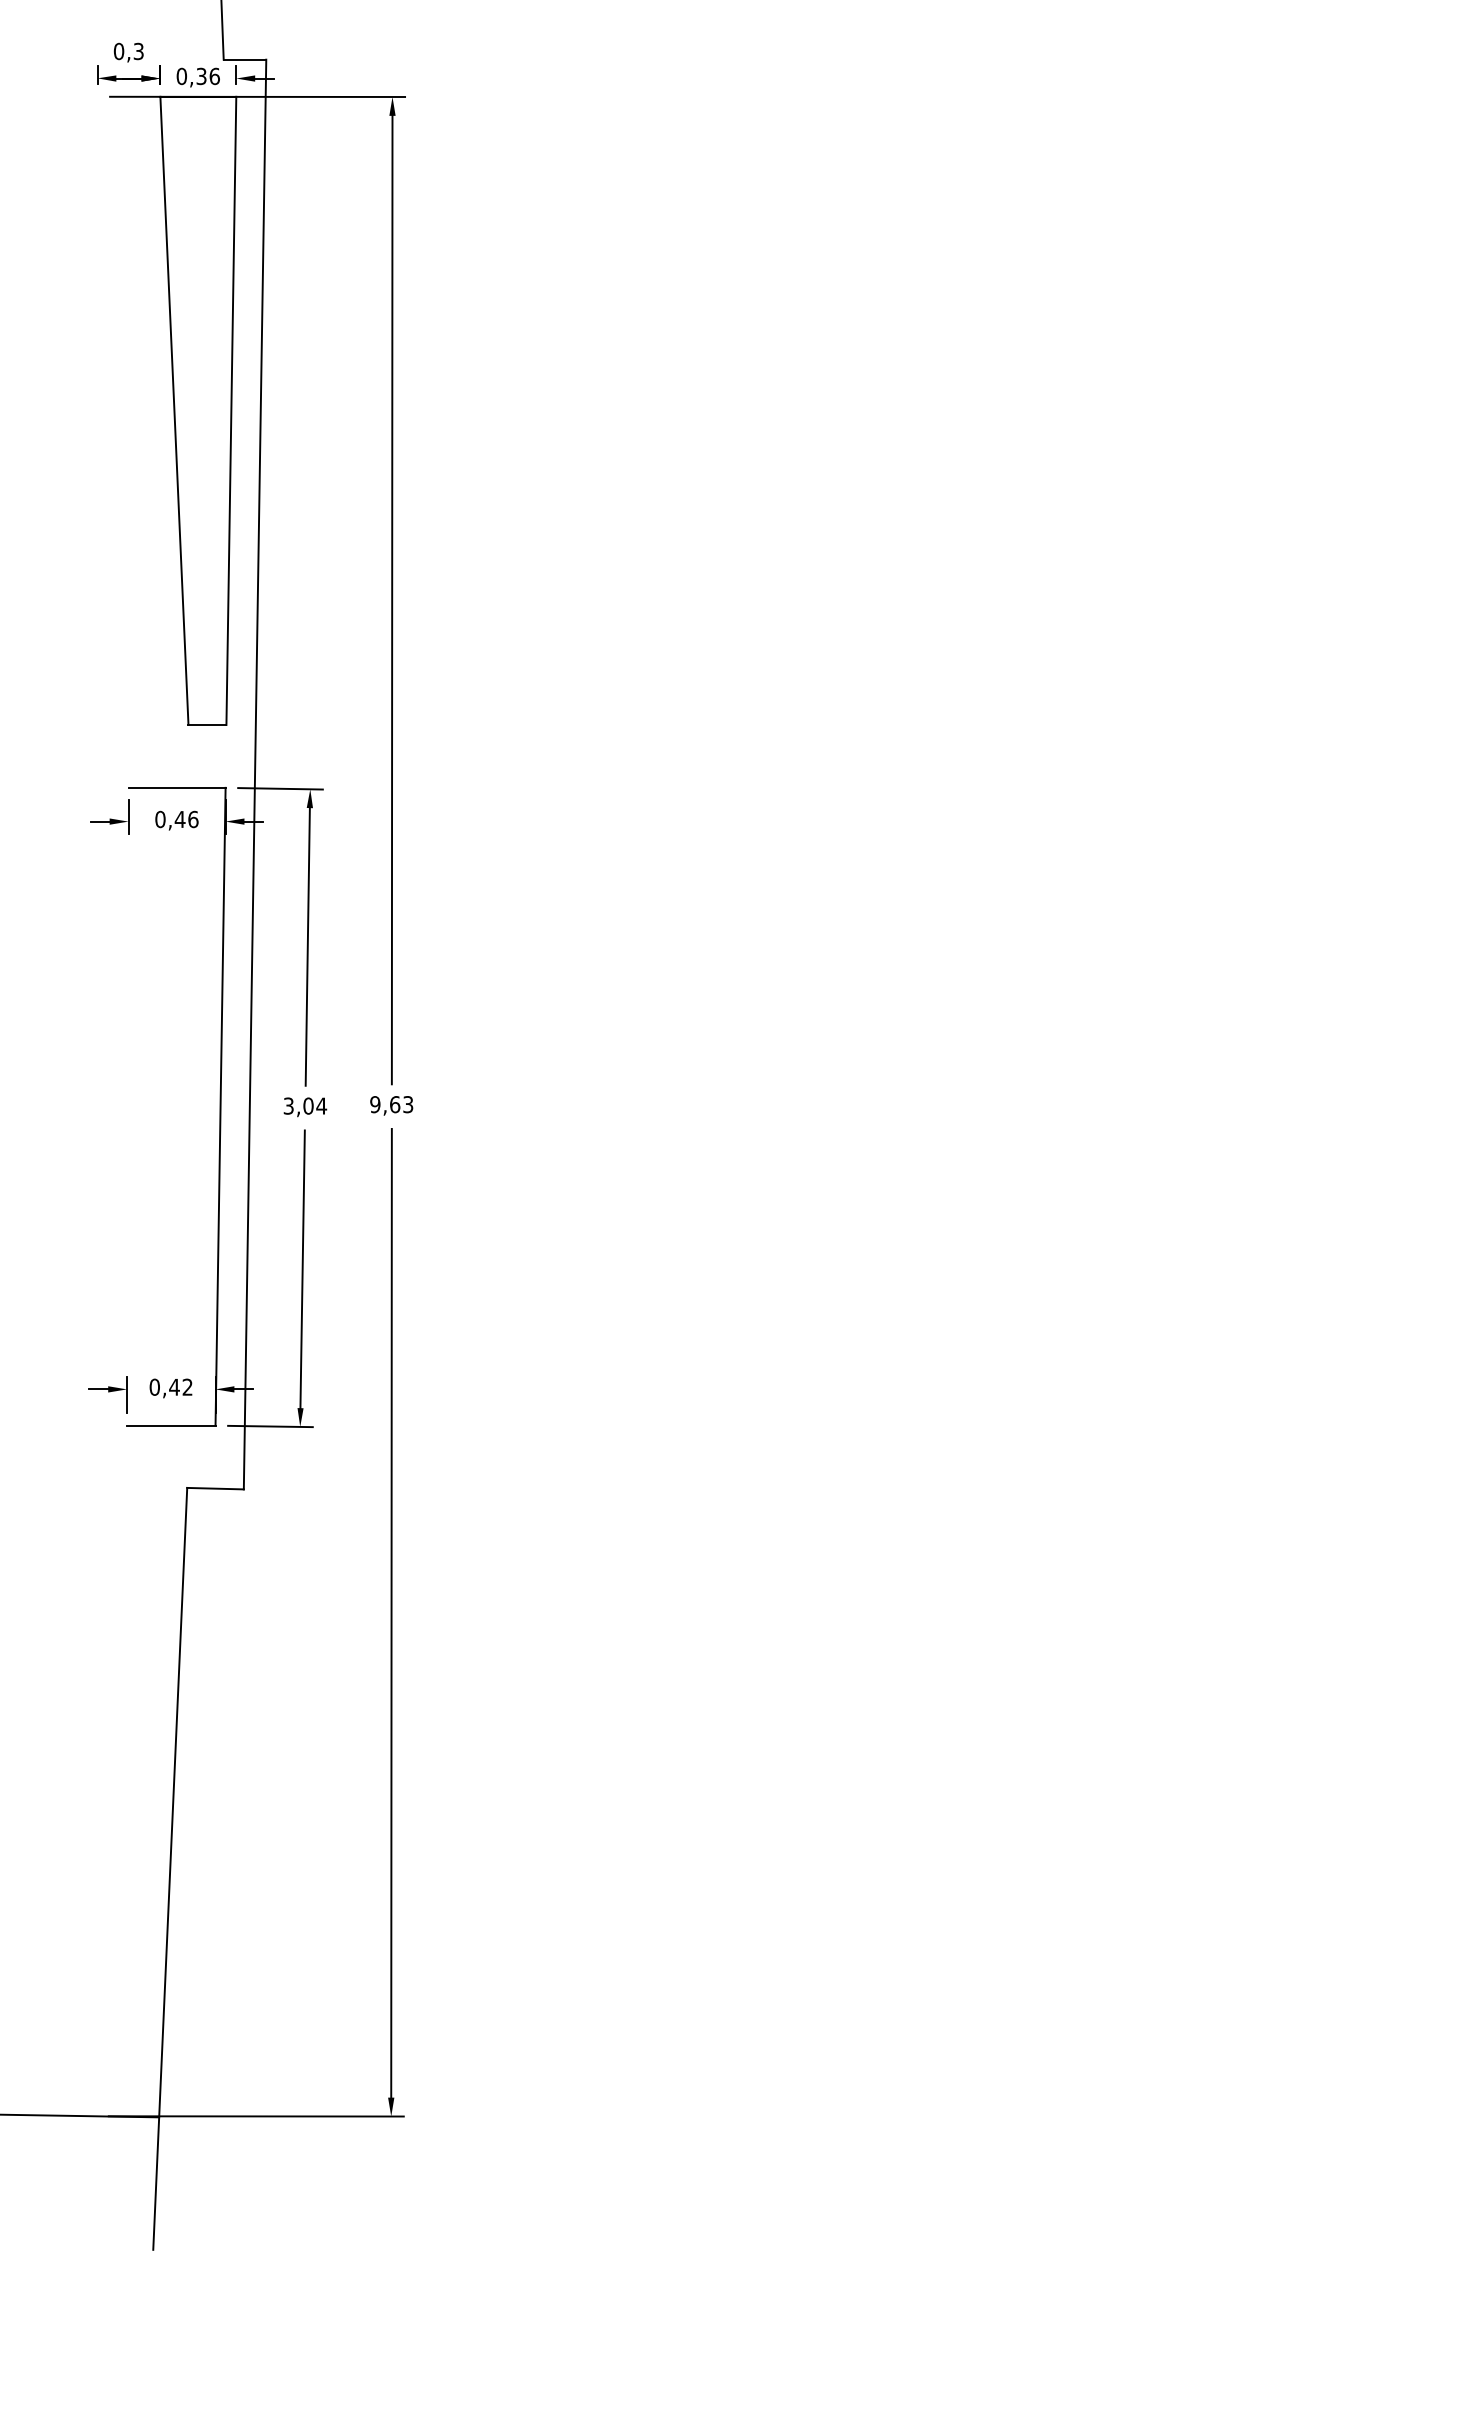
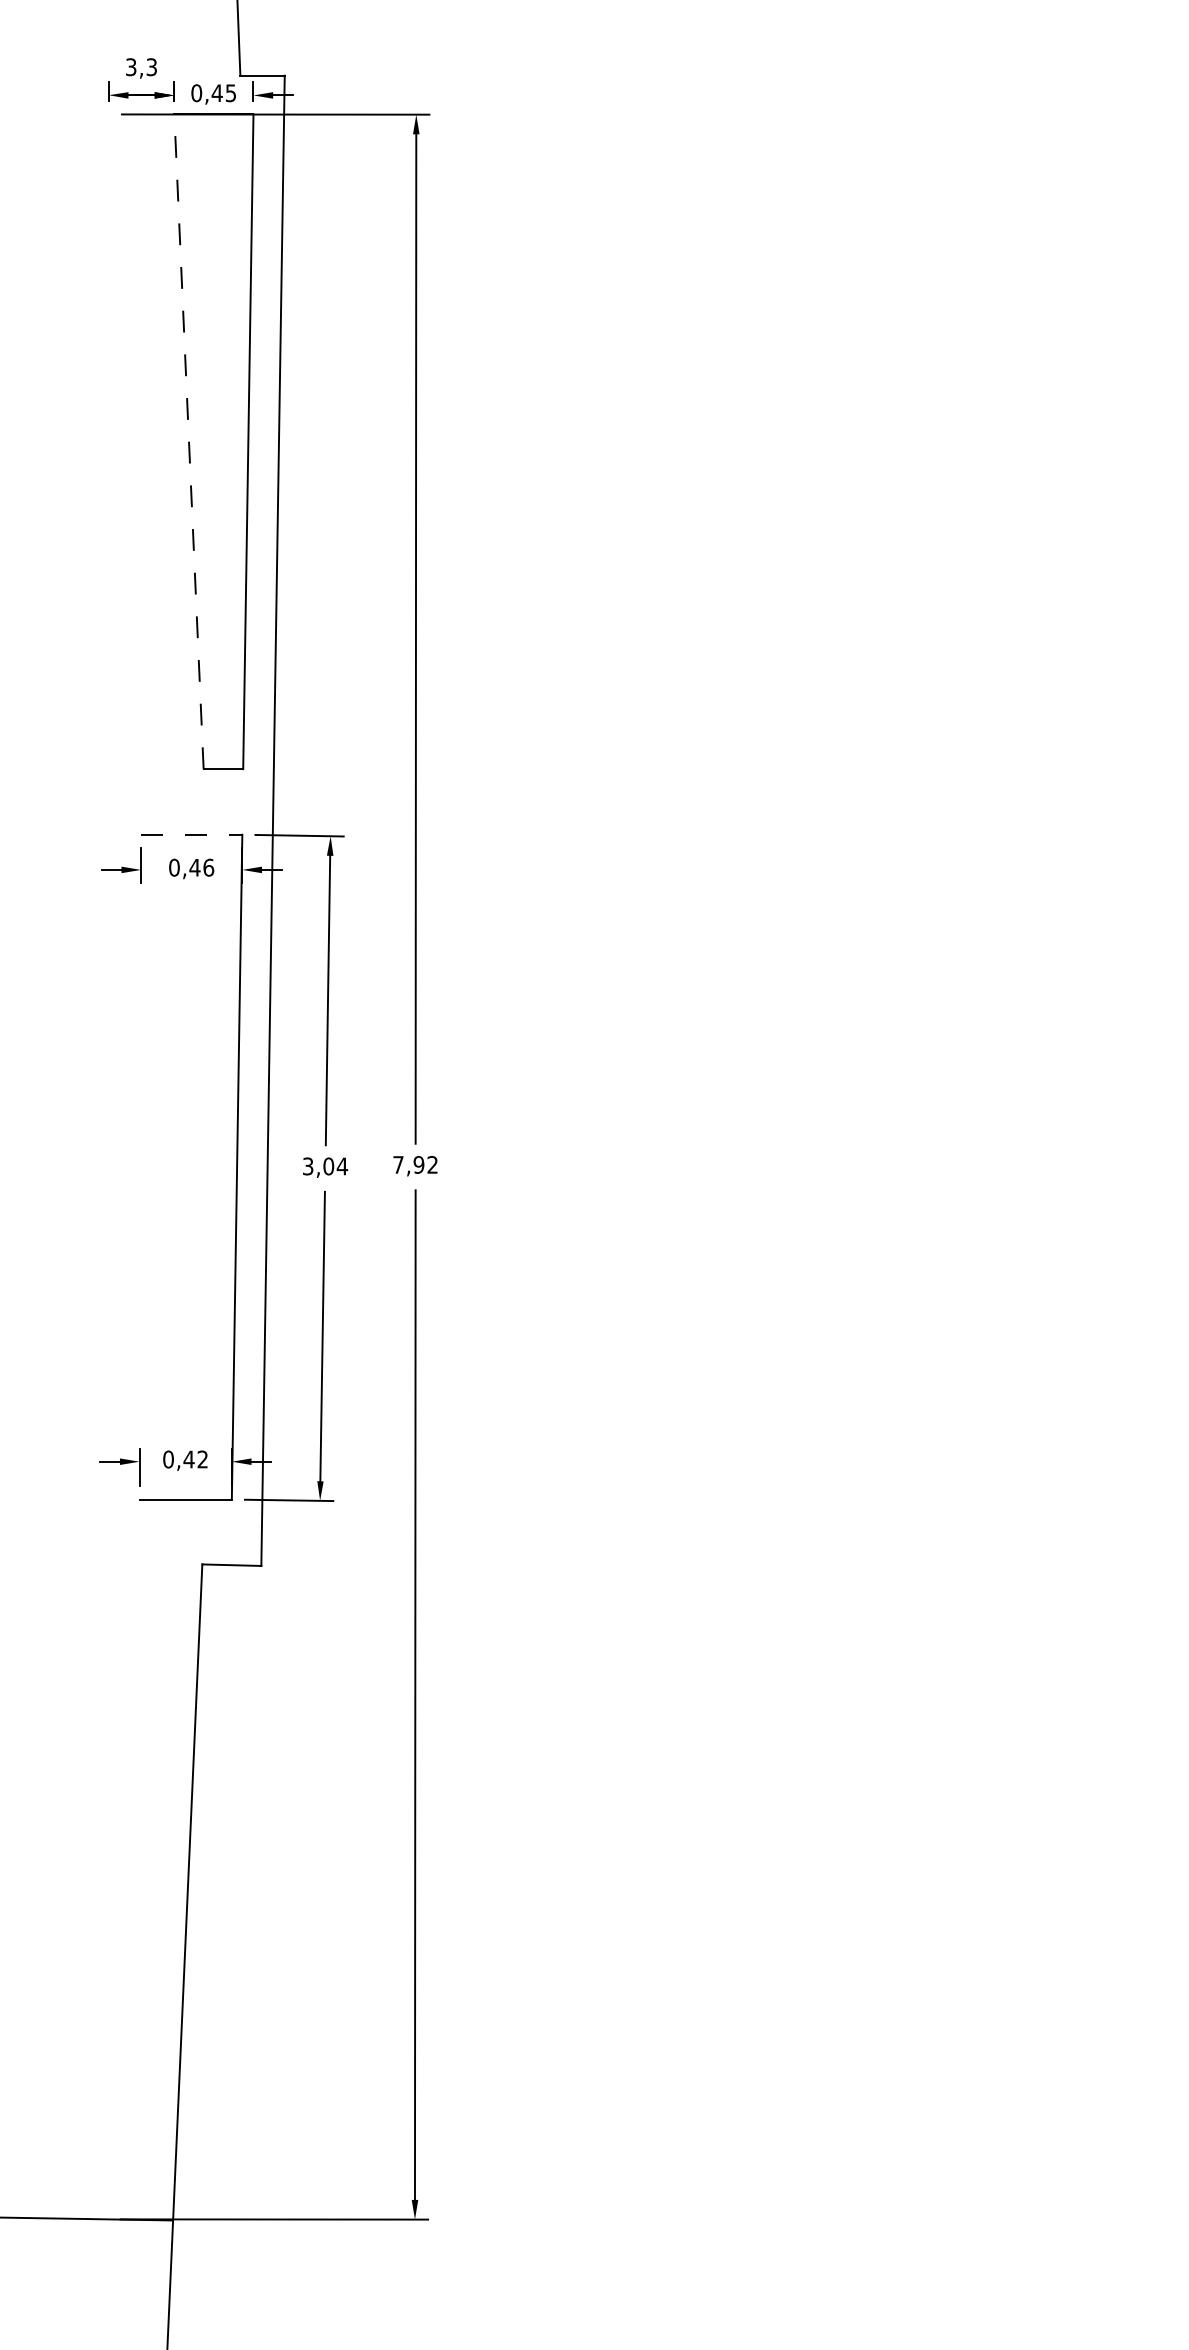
text: (118, 51) -> (130, 67), 0,3 -> 3,3
text: (207, 76) -> (223, 93), 0,36 -> 0,45
line: (174, 410) -> (189, 441), solid -> dashed
line: (177, 787) -> (192, 834), solid -> dashed
text: (391, 1104) -> (415, 1164), 9,63 -> 7,92

